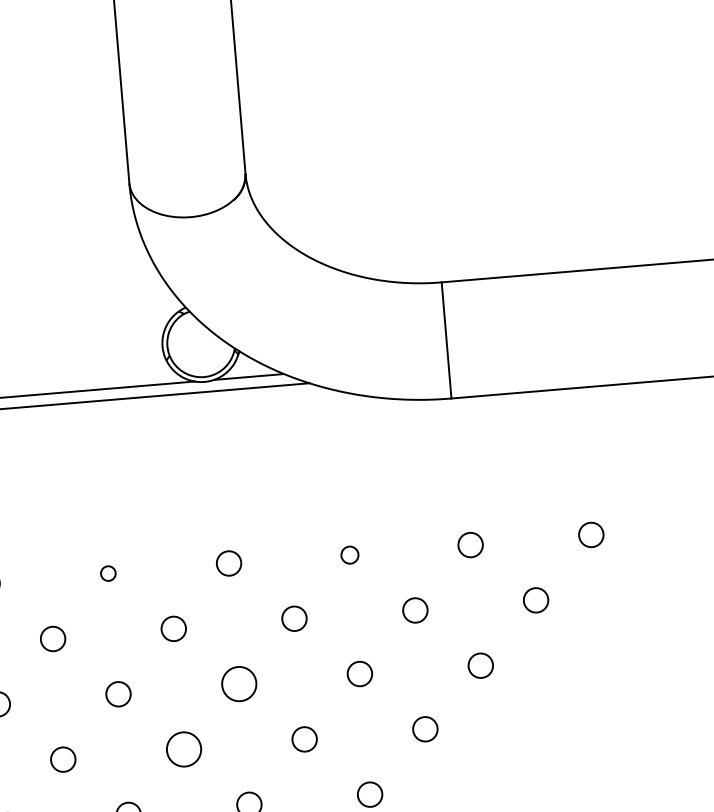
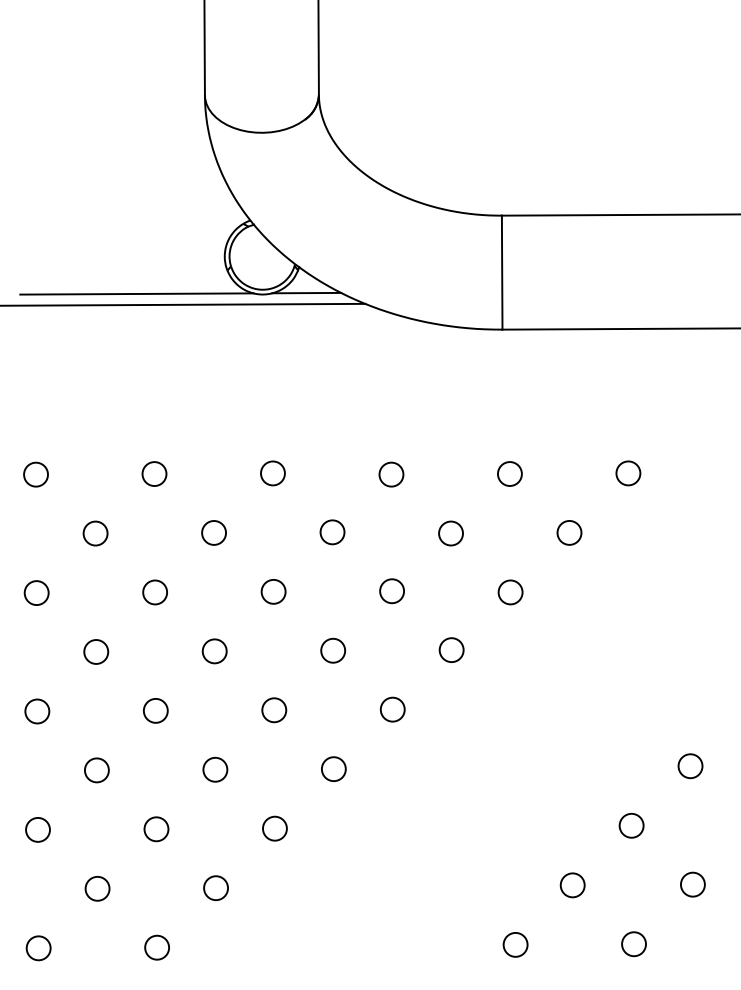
circle: (349, 555) -> (391, 474), size x1.43
circle: (108, 573) -> (154, 473), size x1.67
circle: (239, 683) -> (273, 591), size x0.71
circle: (183, 749) -> (214, 651), size x0.71

